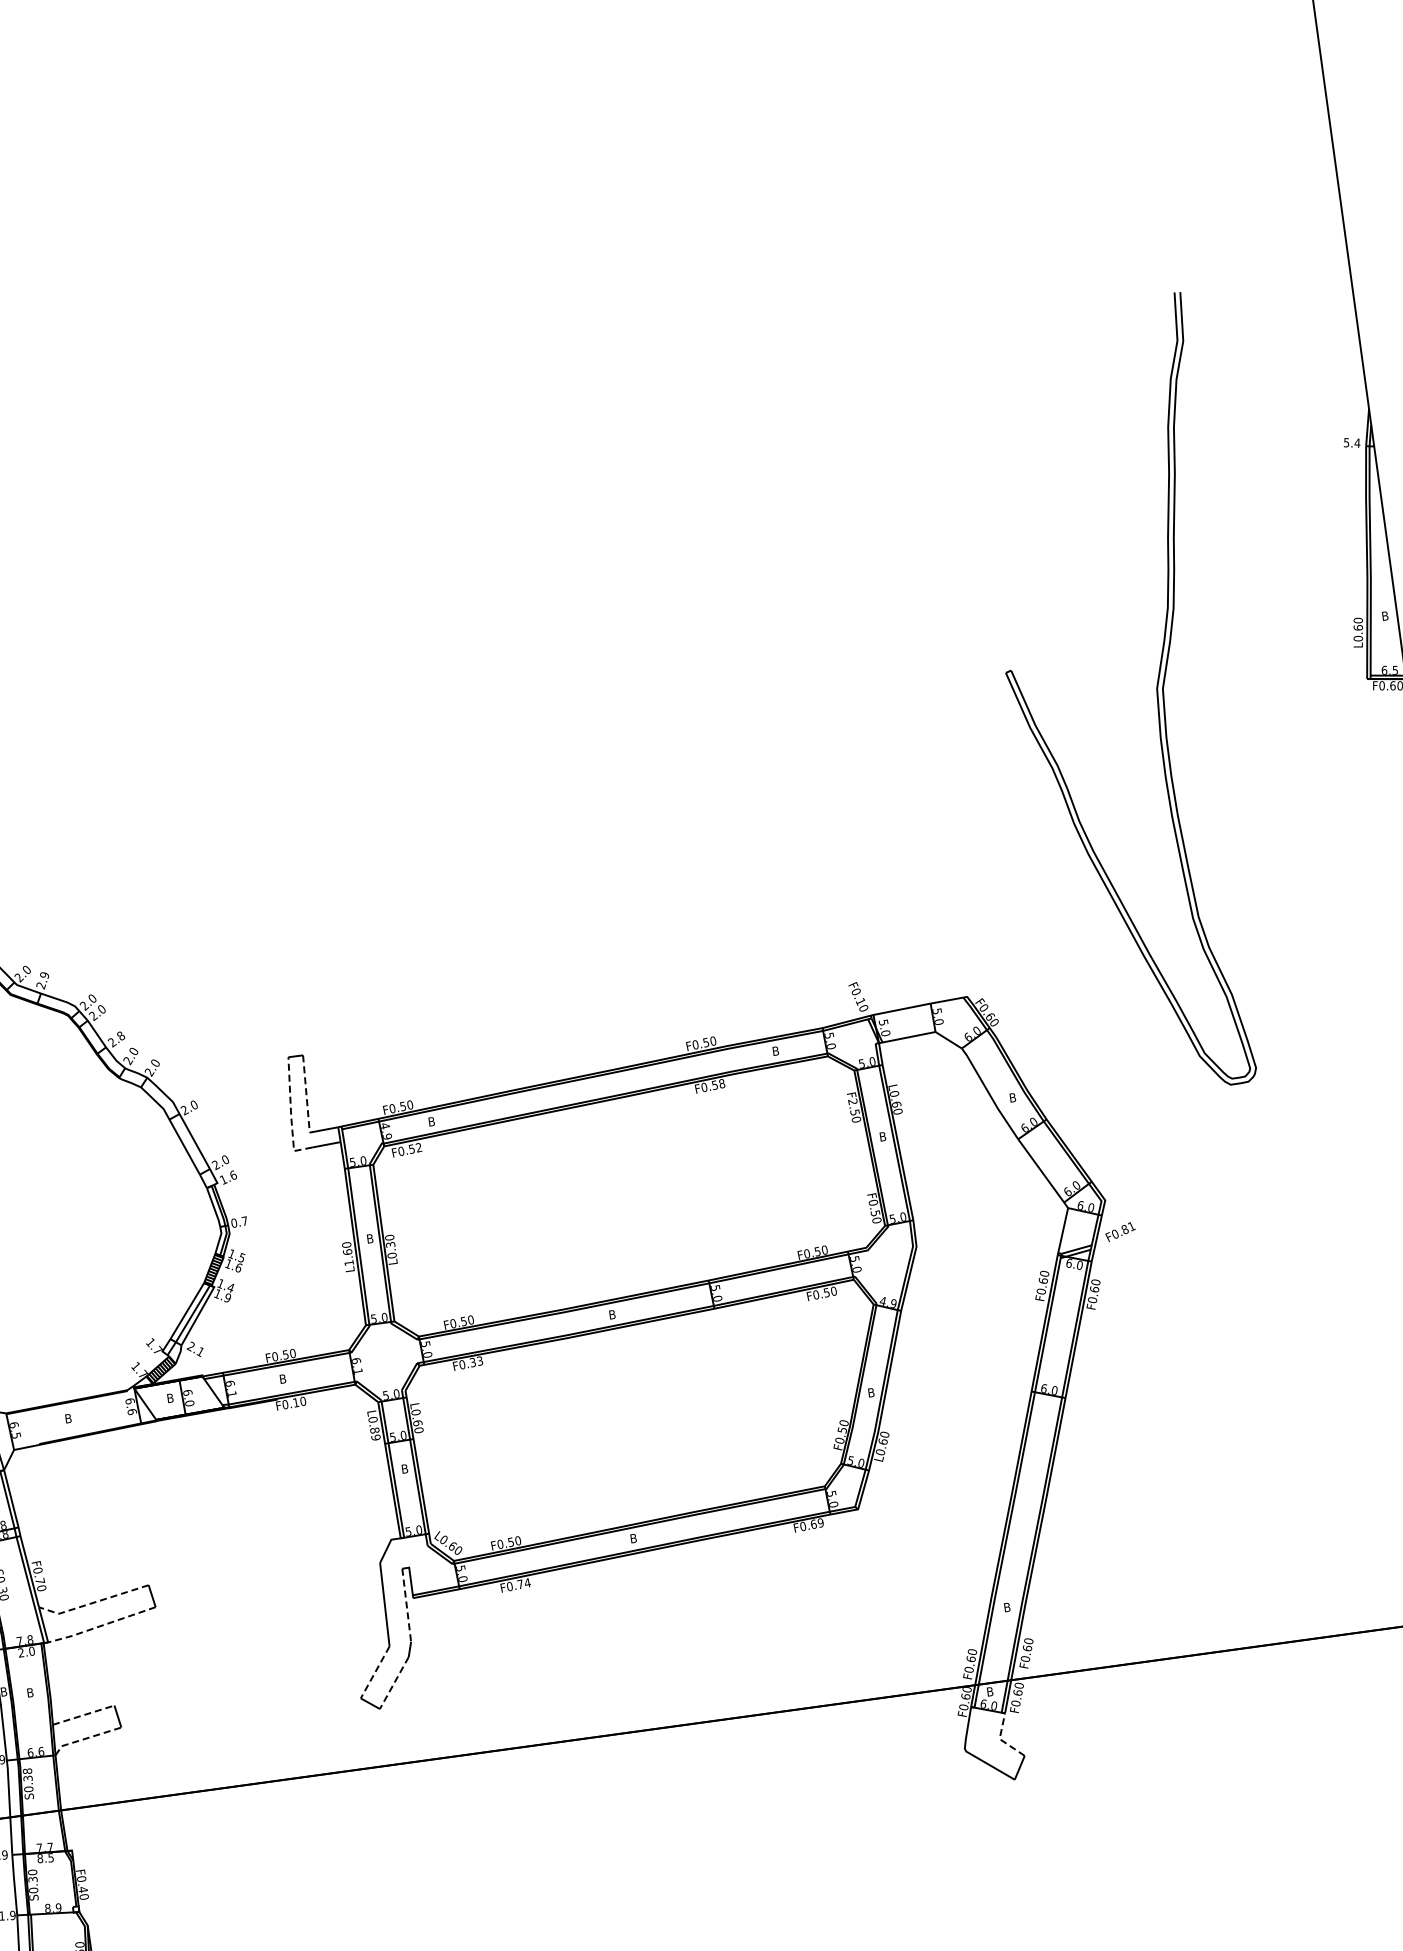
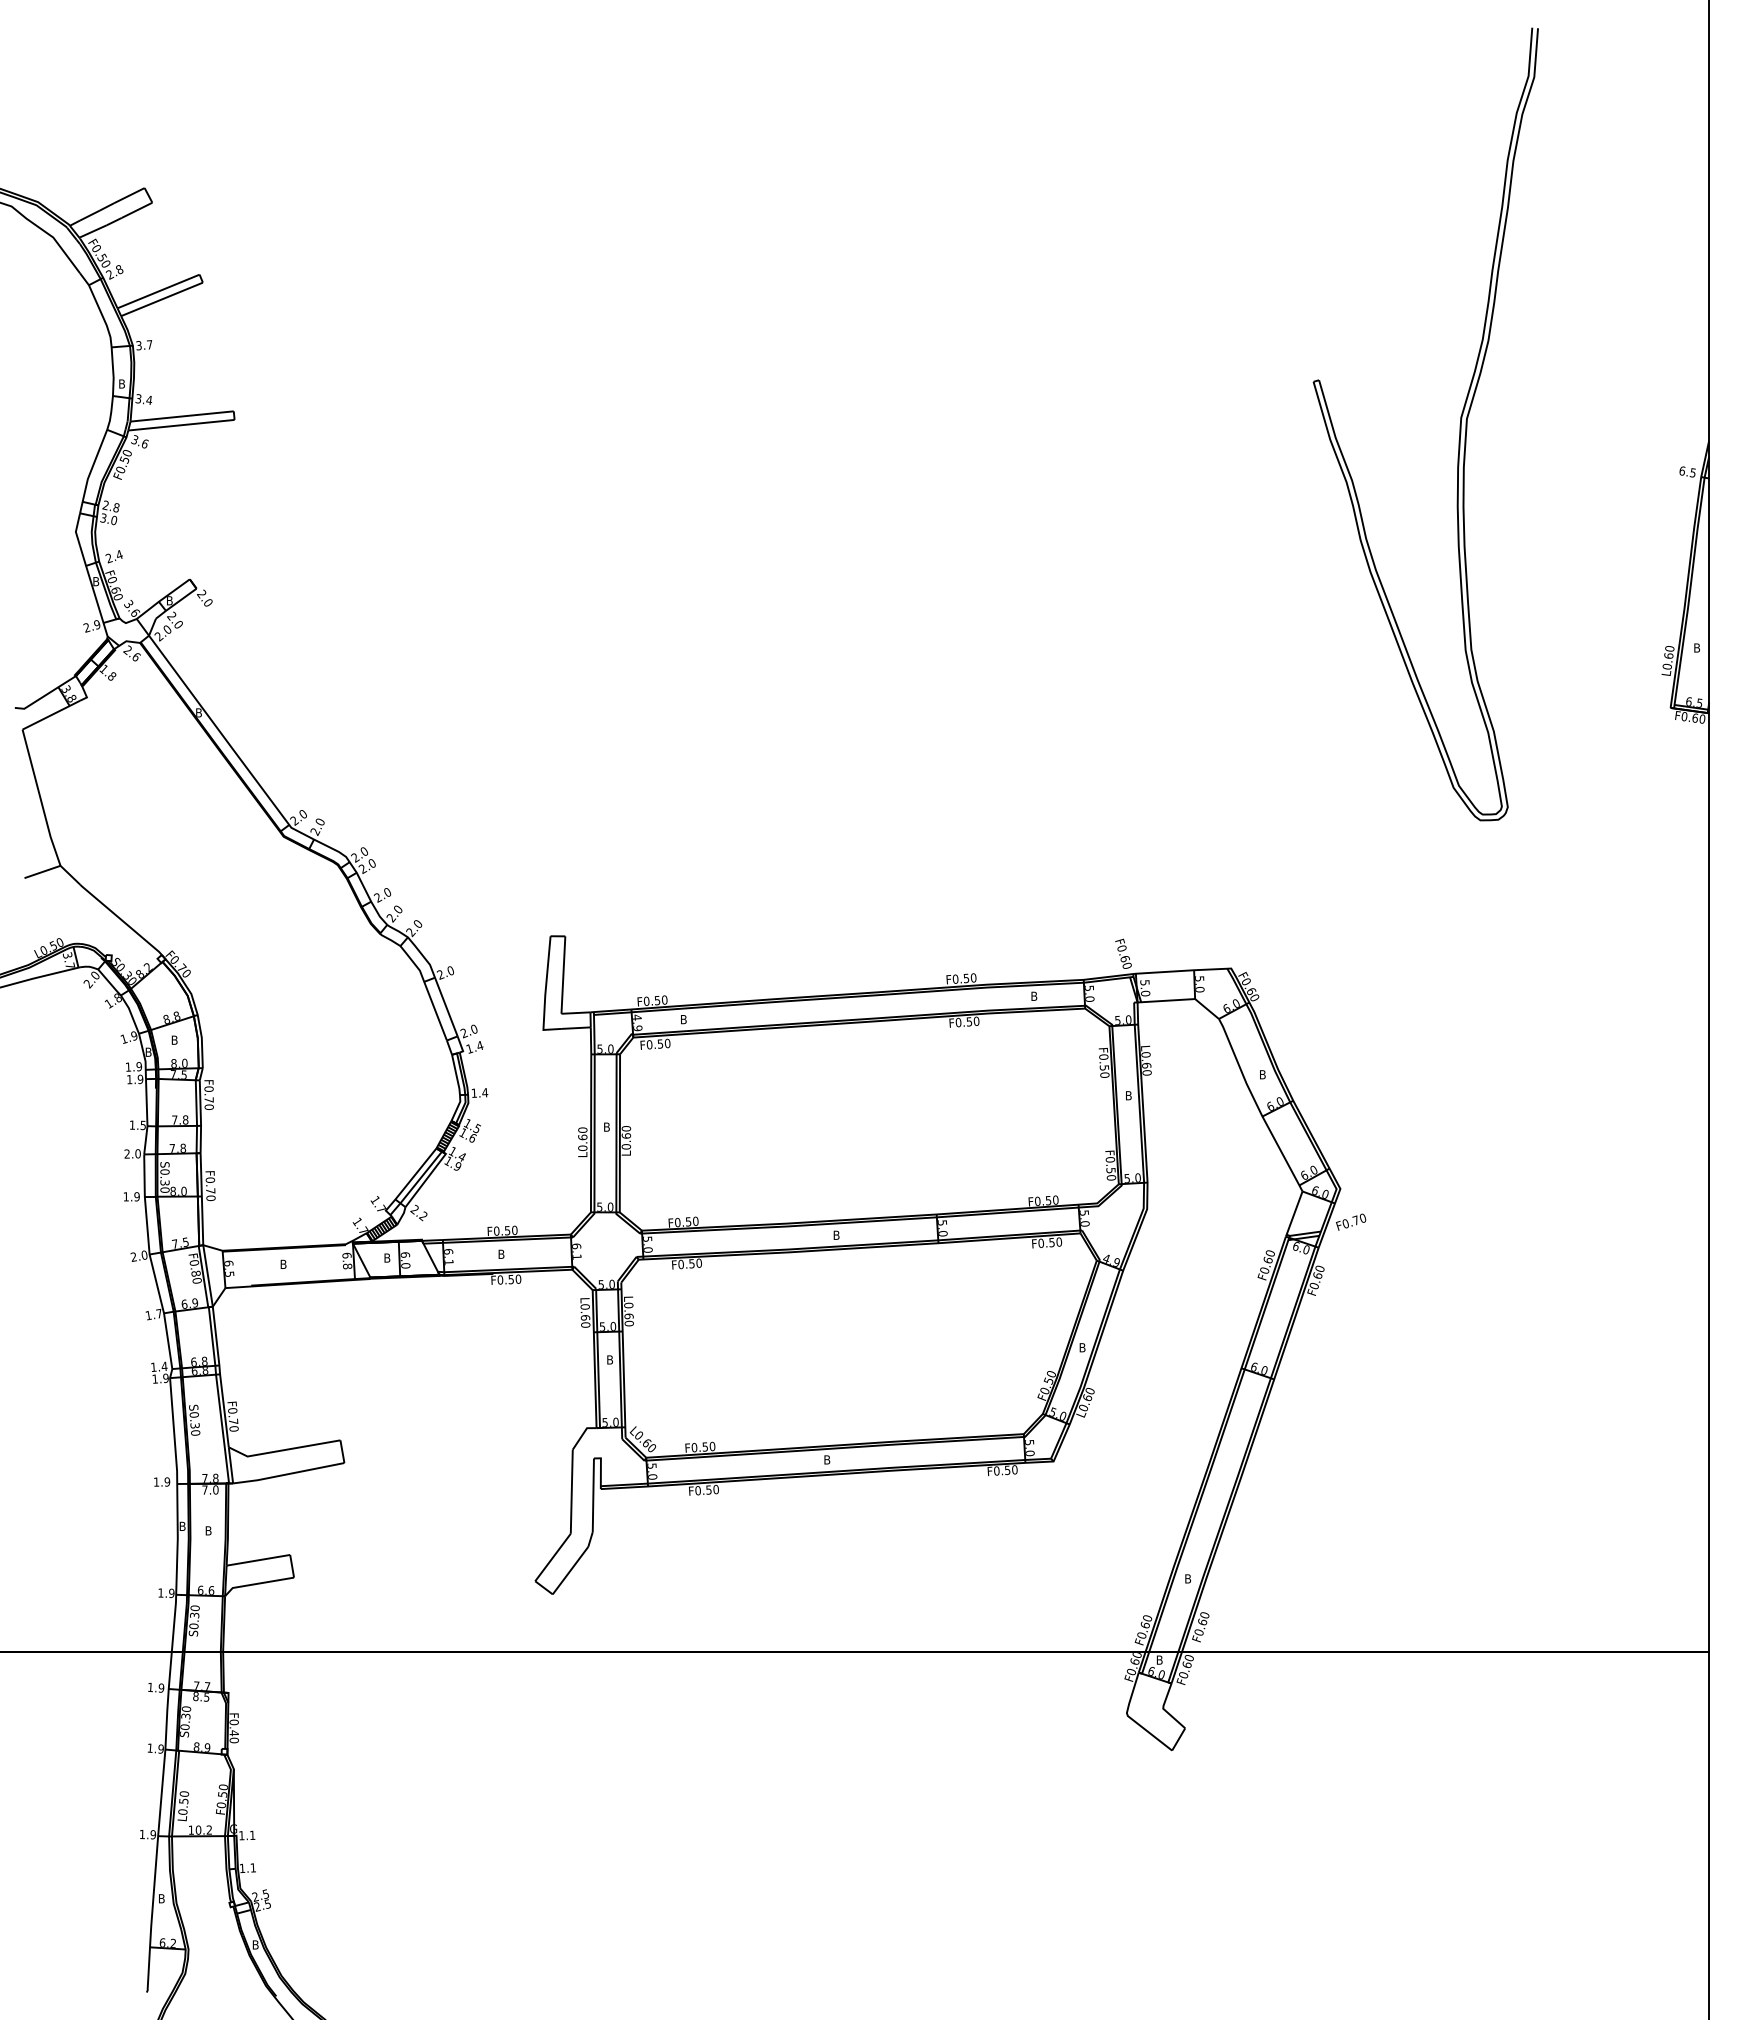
text: (1351, 442) -> (1687, 471), 5.4 -> 6.5
part: (1156, 695) -> (1459, 424), moved
text: (44, 975) -> (319, 822), 2.9 -> 2.0
text: (860, 1001) -> (1124, 958), F0.10 -> F0.60
text: (120, 1035) -> (387, 891), 2.8 -> 2.0
text: (721, 1082) -> (976, 1020), F0.58 -> F0.50
line: (306, 1094) -> (563, 975), dashed -> solid
text: (852, 1101) -> (1103, 1056), F2.50 -> F0.50
line: (291, 1114) -> (545, 993), dashed -> solid
text: (418, 1147) -> (667, 1043), F0.52 -> F0.50
text: (233, 1175) -> (480, 1045), 1.6 -> 1.4
text: (239, 1221) -> (479, 1092), 0.7 -> 1.4
text: (1128, 1227) -> (1359, 1218), F0.81 -> F0.70
text: (389, 1244) -> (625, 1135), L0.30 -> L0.60
text: (348, 1263) -> (582, 1148), L1.60 -> L0.60
text: (199, 1351) -> (422, 1215), 2.1 -> 2.2
text: (476, 1360) -> (695, 1262), F0.33 -> F0.50
text: (295, 1402) -> (510, 1279), F0.10 -> F0.50
text: (132, 1412) -> (347, 1266), 6.6 -> 6.8
text: (375, 1434) -> (585, 1321), L0.89 -> L0.60
text: (816, 1524) -> (1010, 1470), F0.69 -> F0.50
text: (523, 1583) -> (712, 1489), F0.74 -> F0.50
line: (92, 1603) -> (282, 1450), dashed -> solid
line: (406, 1605) -> (593, 1495), dashed -> solid
line: (100, 1626) -> (287, 1474), dashed -> solid
text: (20, 1652) -> (204, 1489), 2.0 -> 7.0
line: (375, 1672) -> (553, 1557), dashed -> solid
line: (394, 1682) -> (570, 1570), dashed -> solid
line: (83, 1715) -> (258, 1560), dashed -> solid
line: (85, 1738) -> (257, 1583), dashed -> solid
line: (1000, 1739) -> (1163, 1708), dashed -> solid
text: (26, 1771) -> (194, 1608), S0.38 -> S0.30

